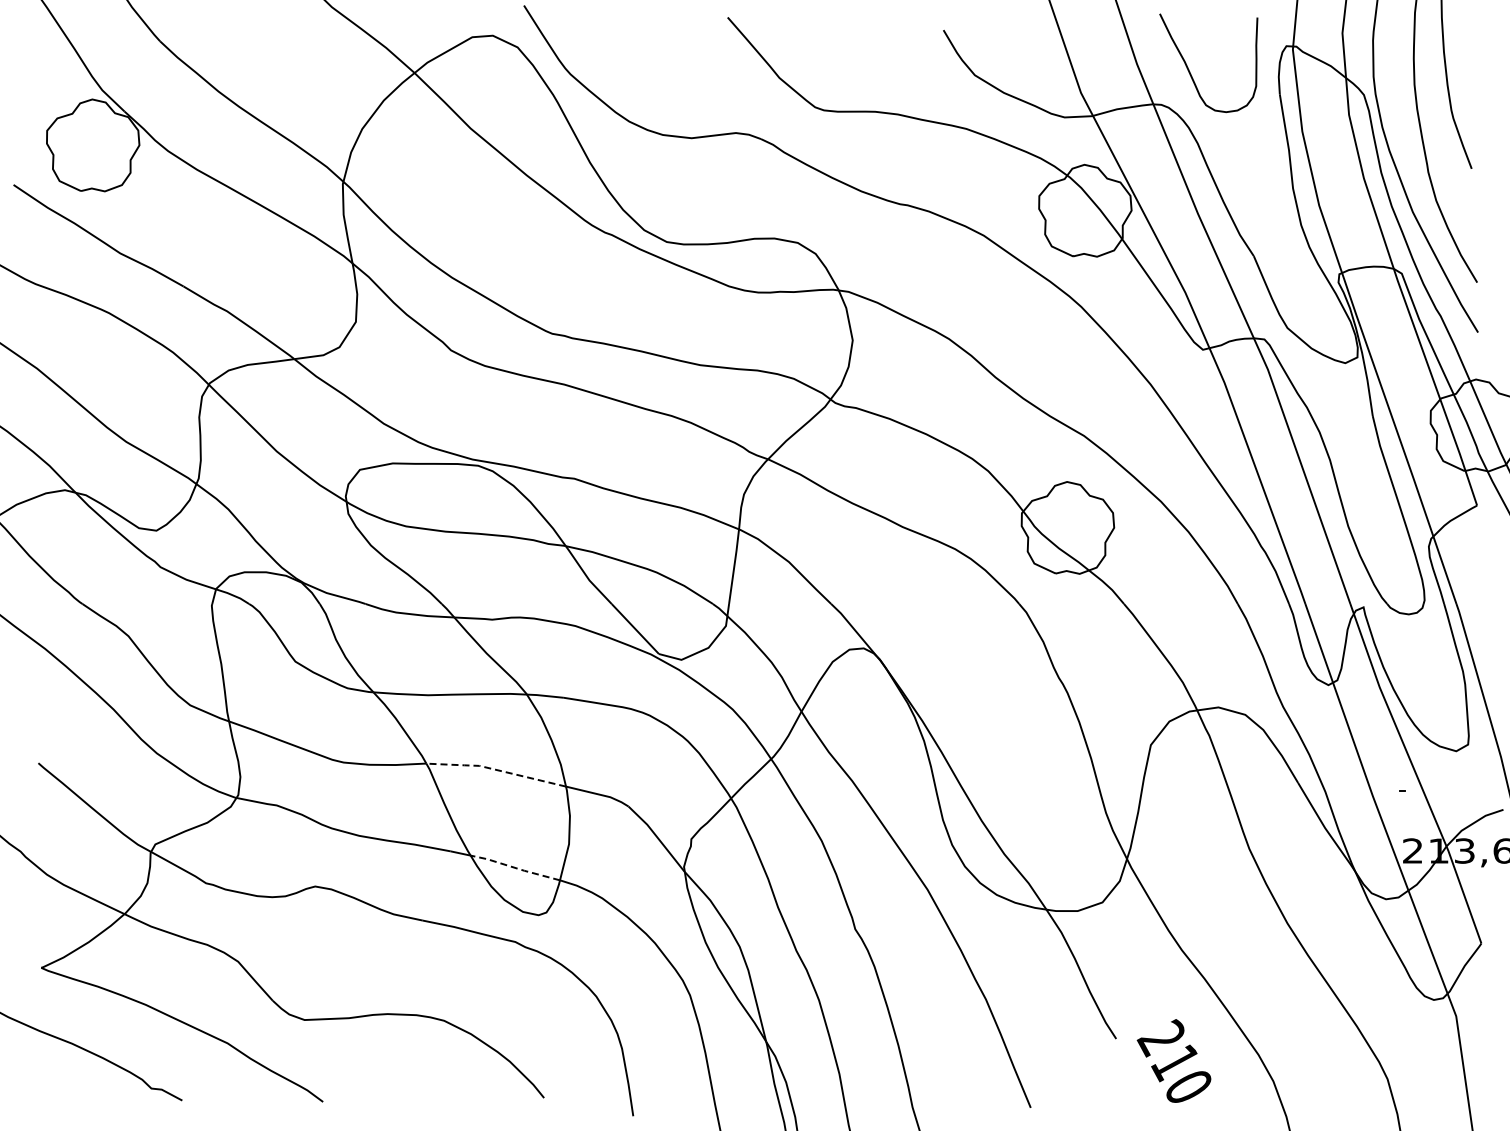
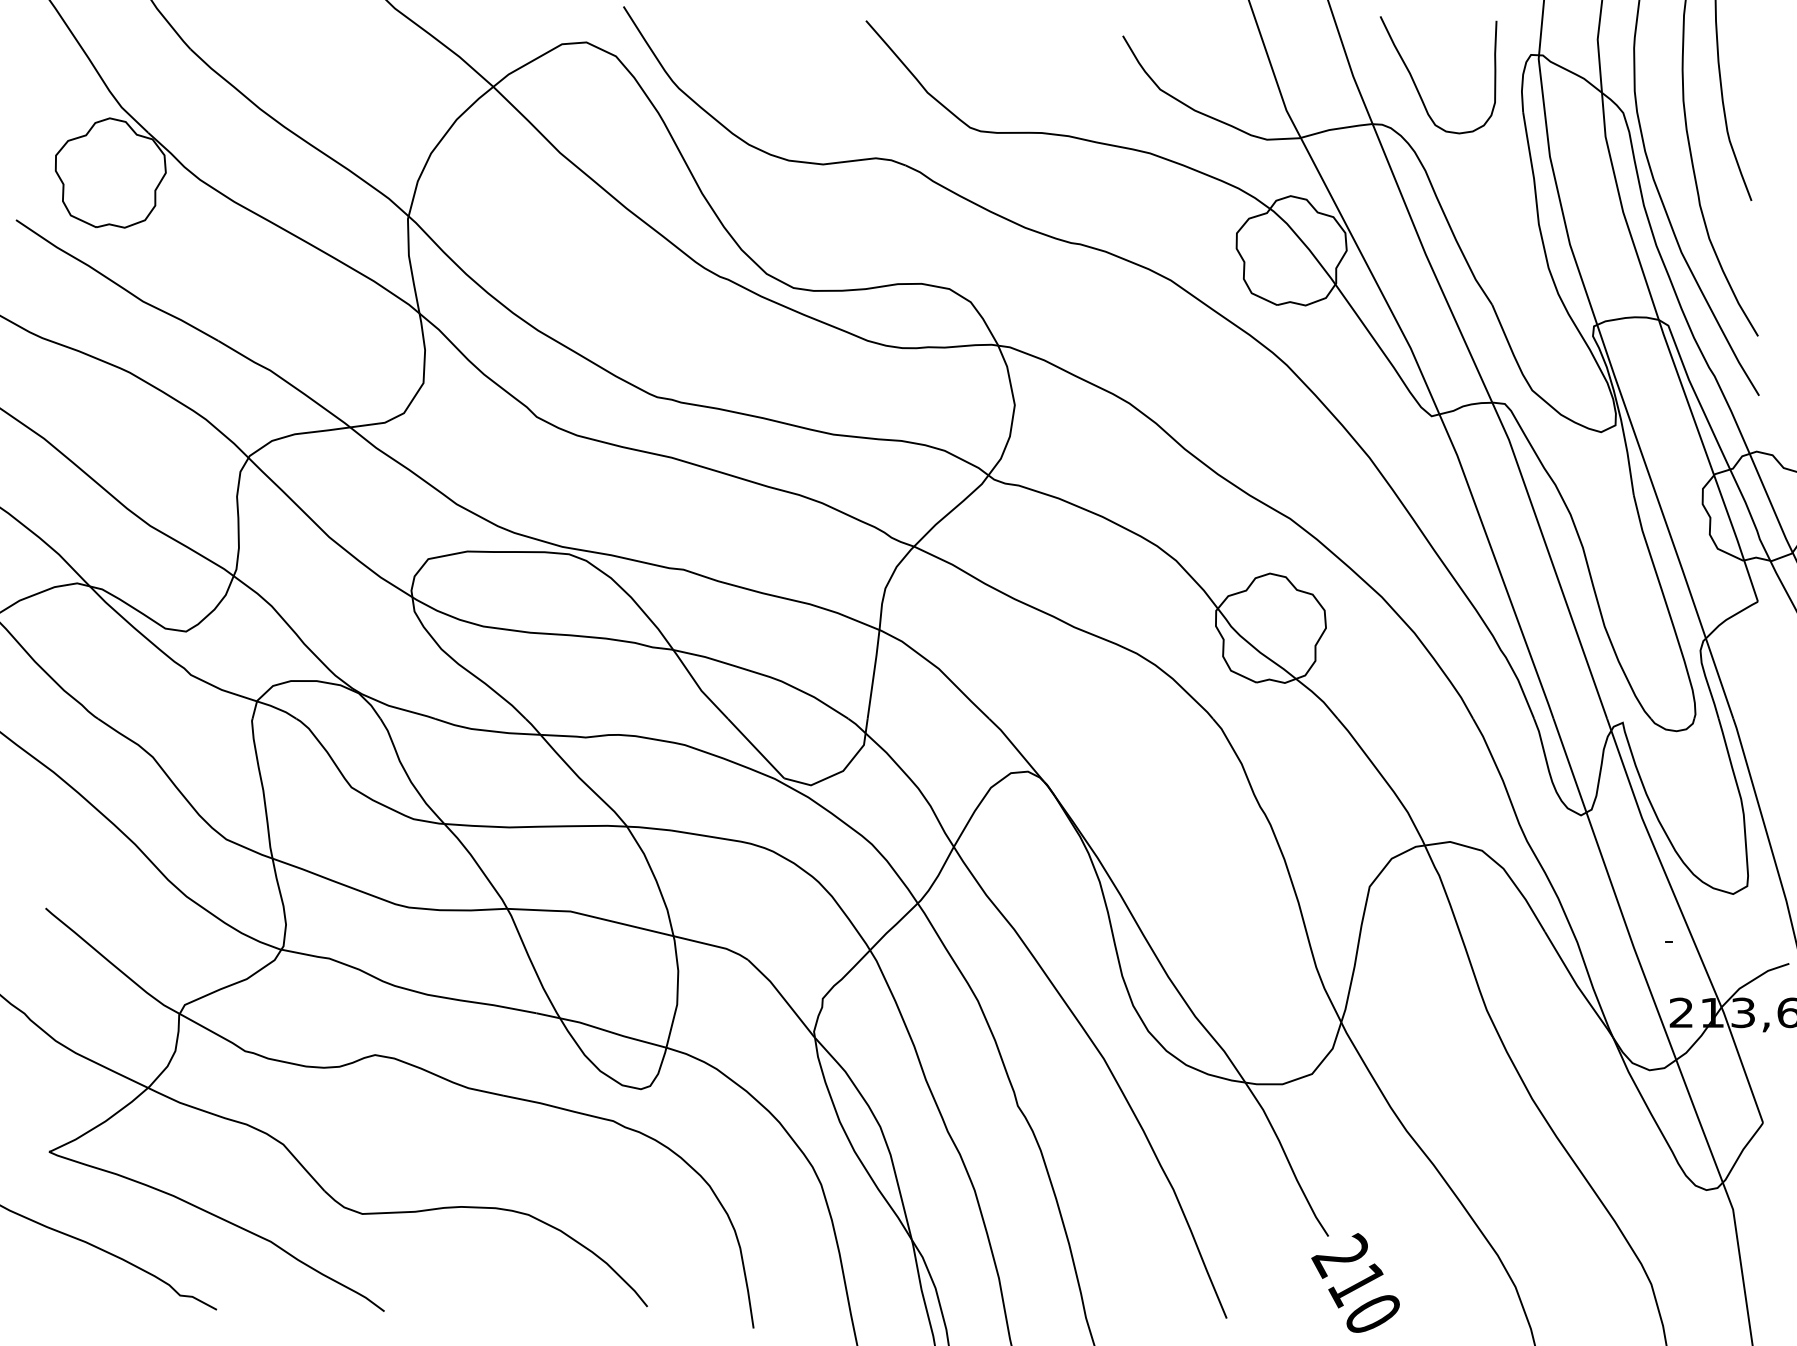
line: (495, 769) -> (589, 915), dashed -> solid
line: (514, 867) -> (612, 1032), dashed -> solid
text: (1173, 1060) -> (1354, 1282), moved

